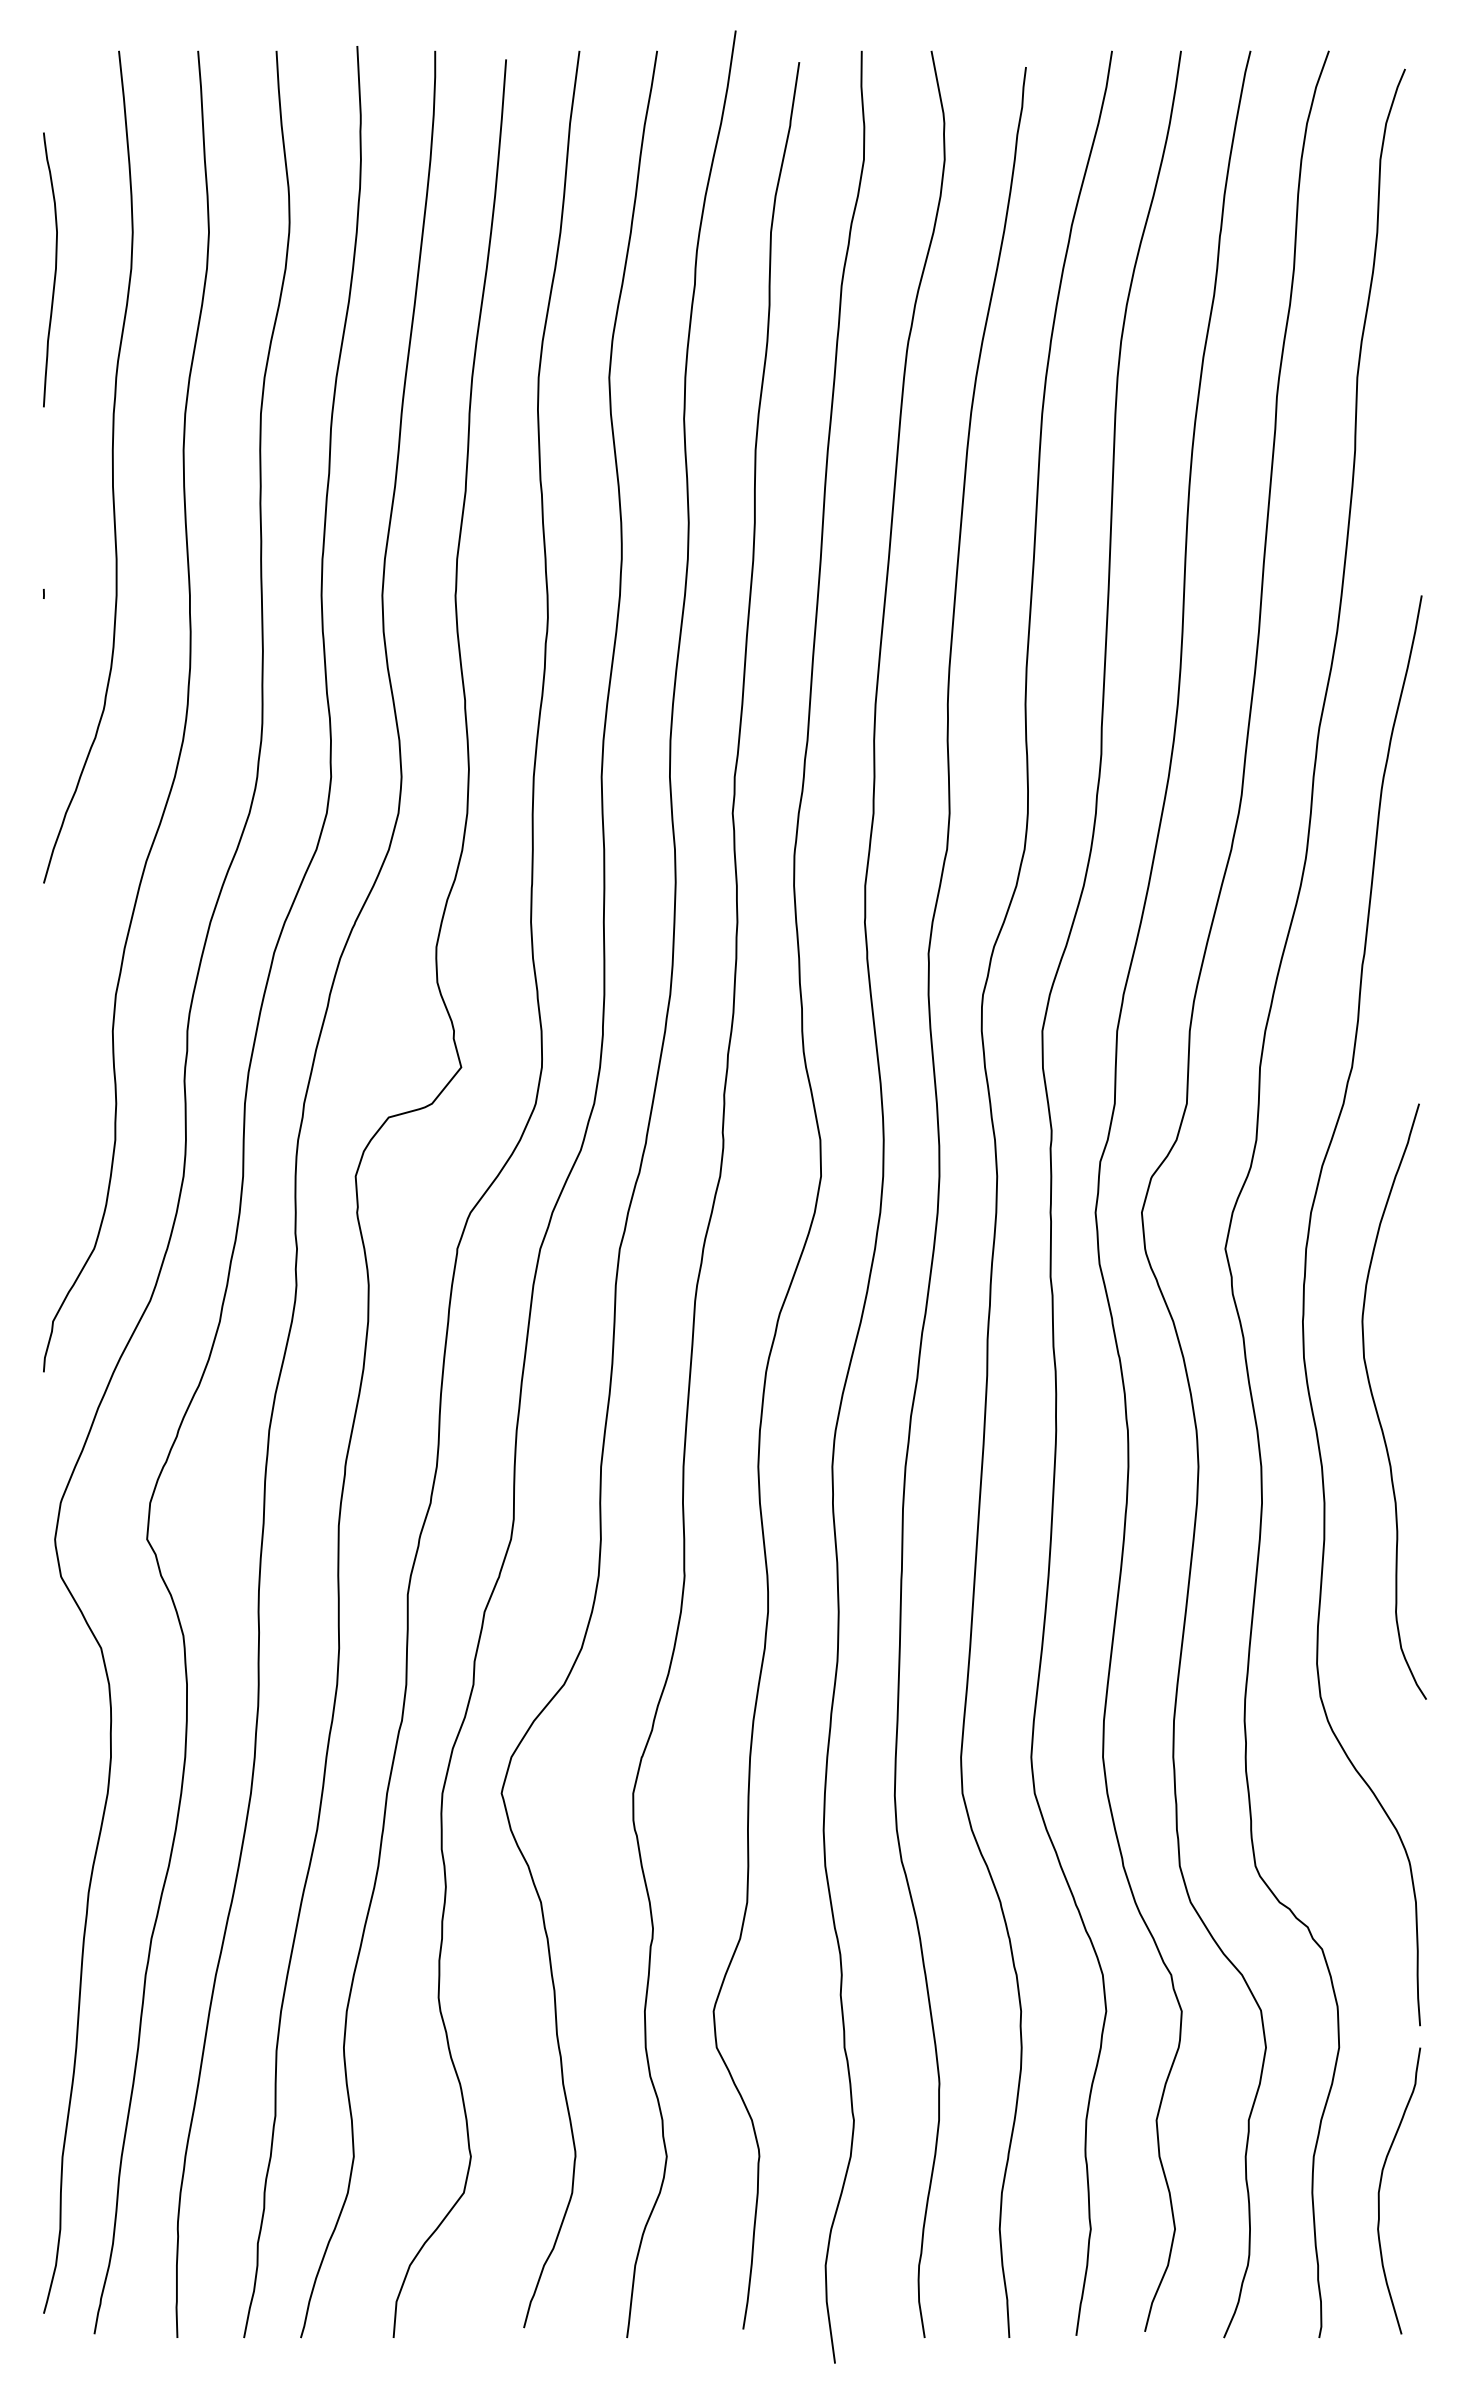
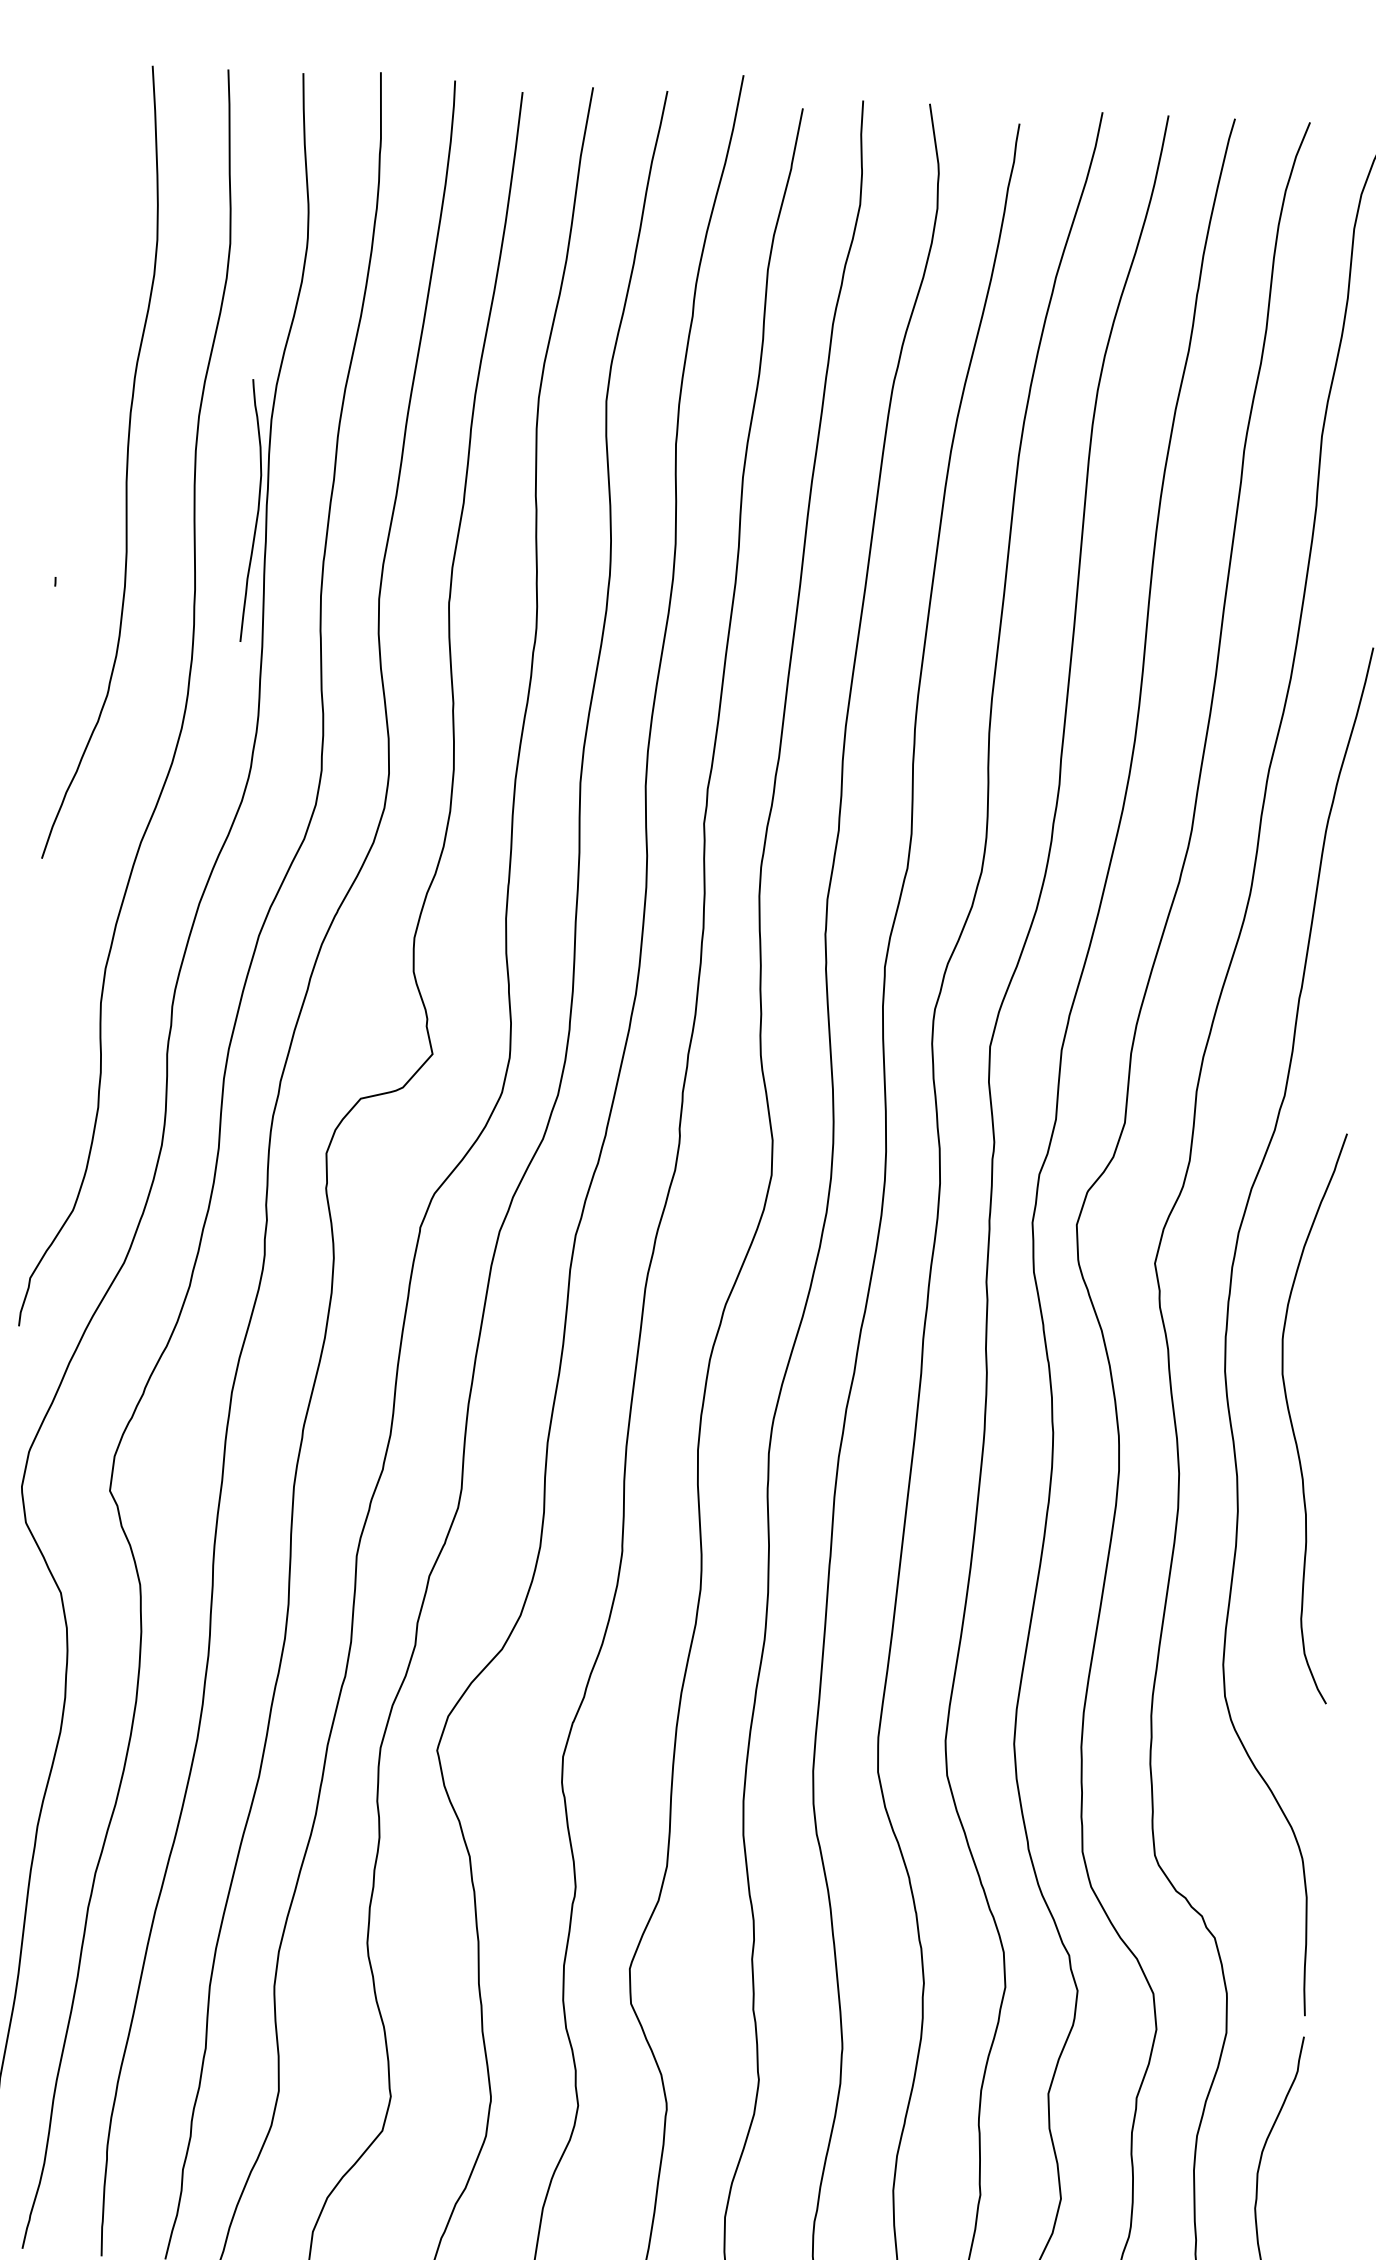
curve: (54, 270) -> (256, 511), moved

